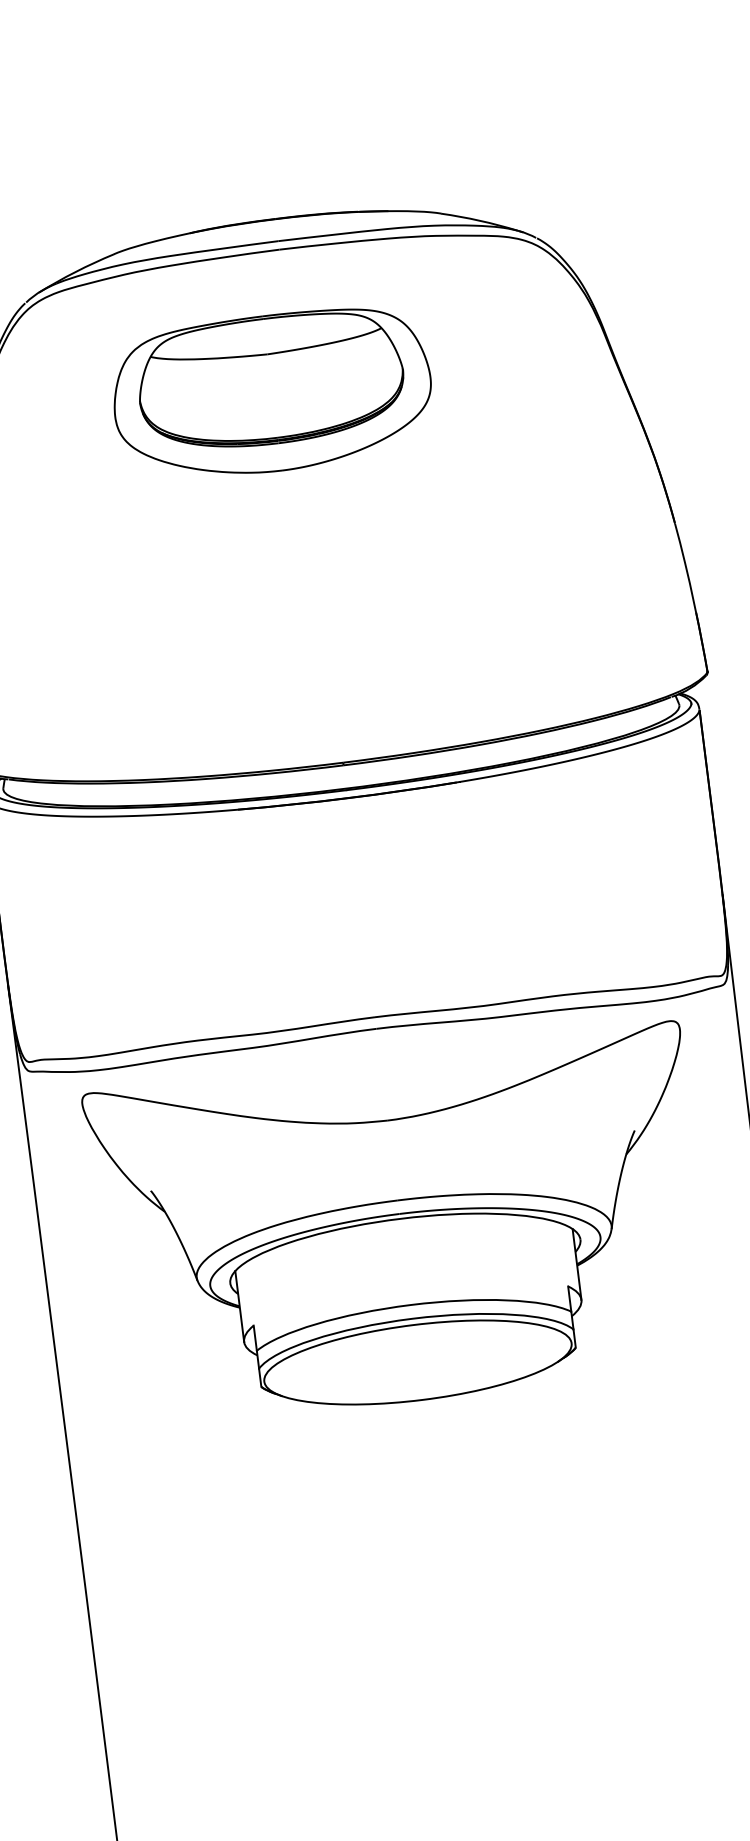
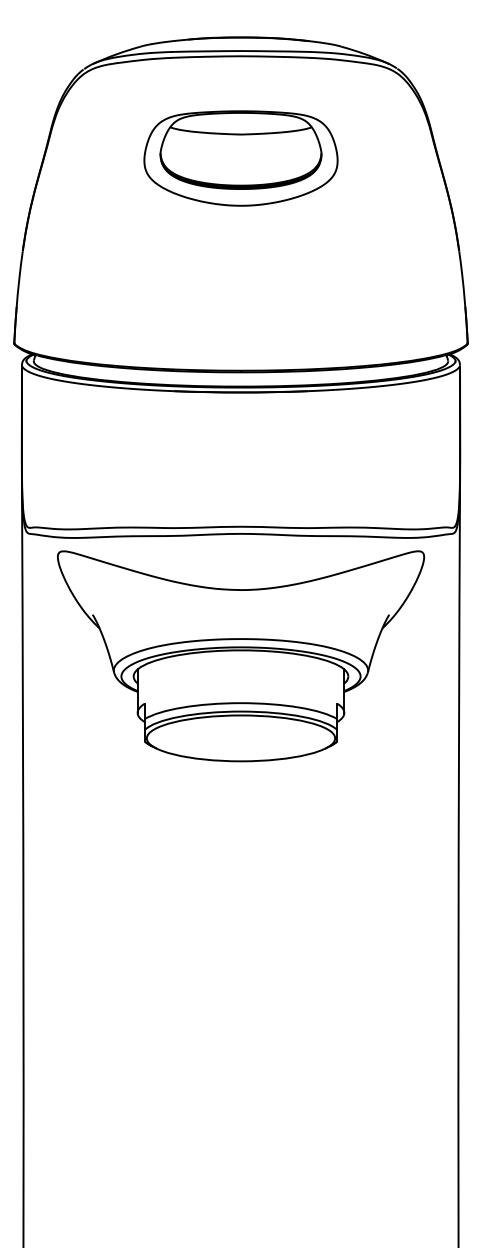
part: (271, 393) -> (240, 158), moved

